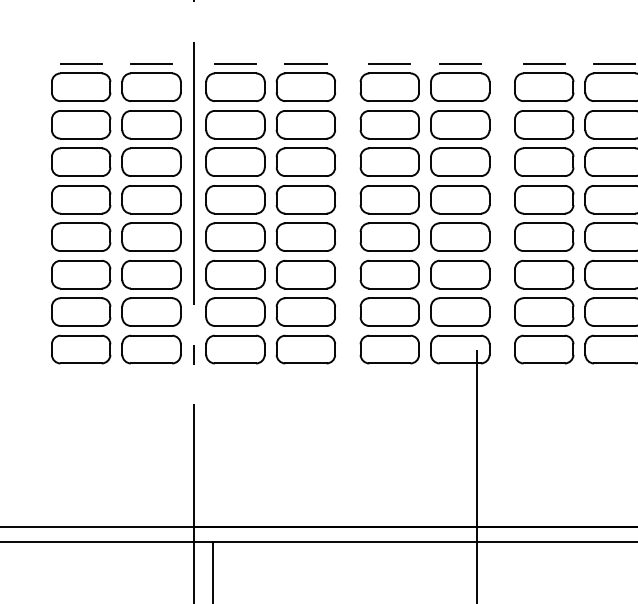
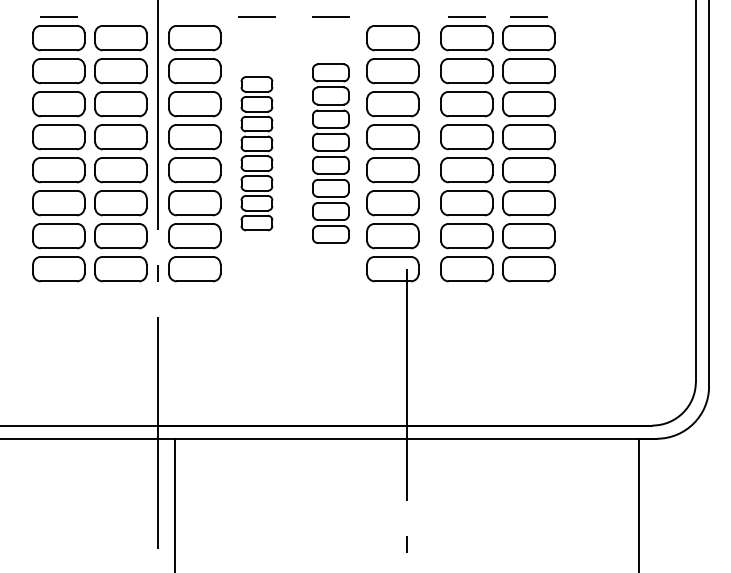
line: (151, 63) -> (120, 17), removed
line: (235, 63) -> (194, 17), removed
line: (459, 63) -> (392, 17), removed
part: (305, 218) -> (256, 153), size x0.6
part: (389, 218) -> (330, 153), size x0.7

